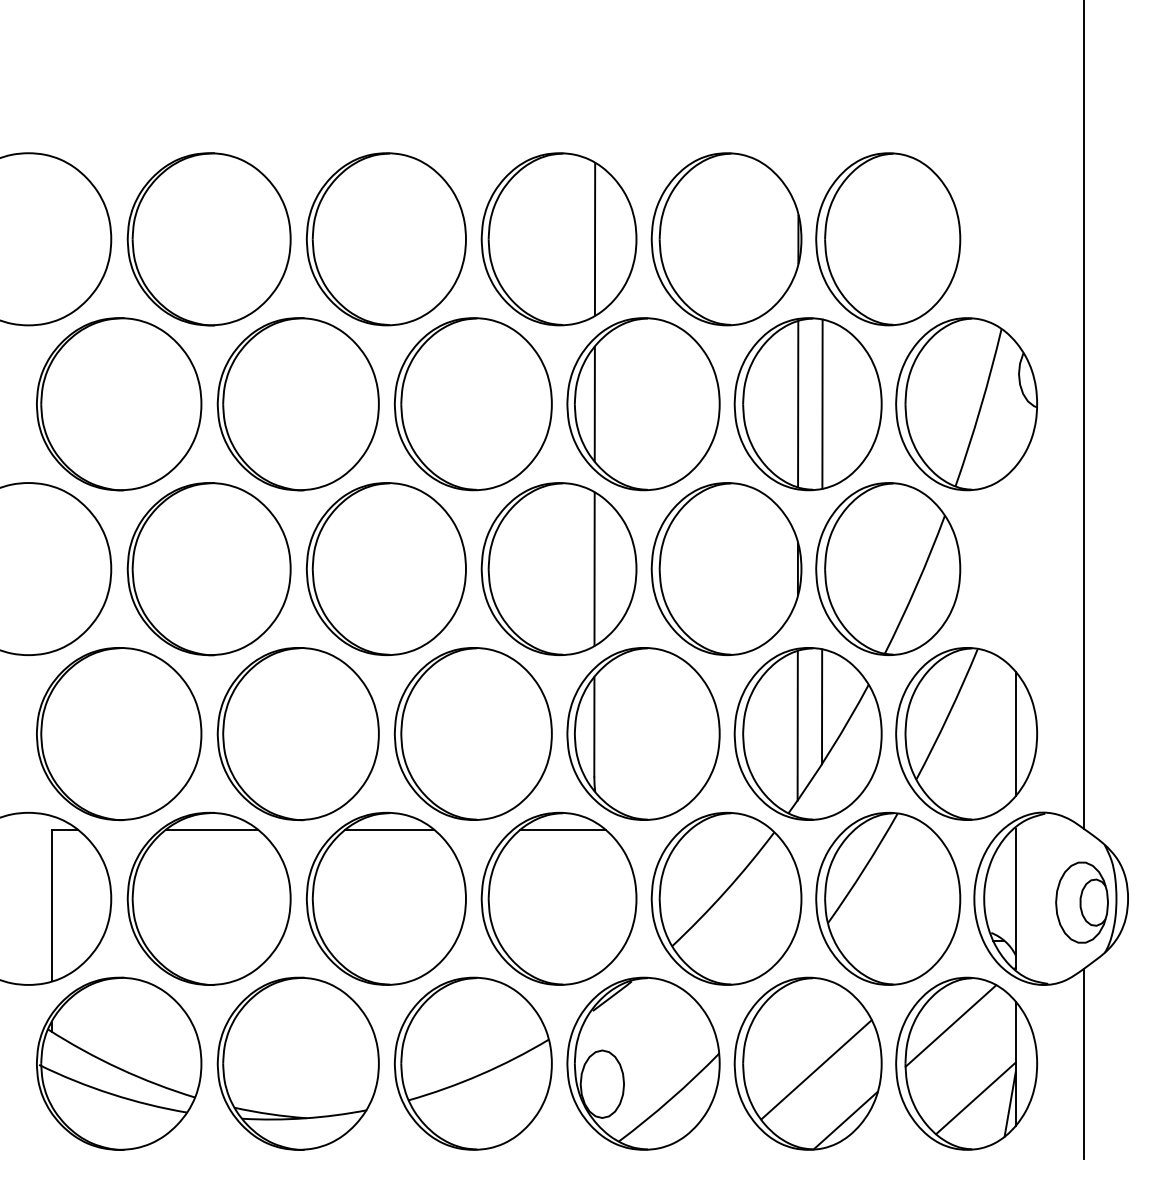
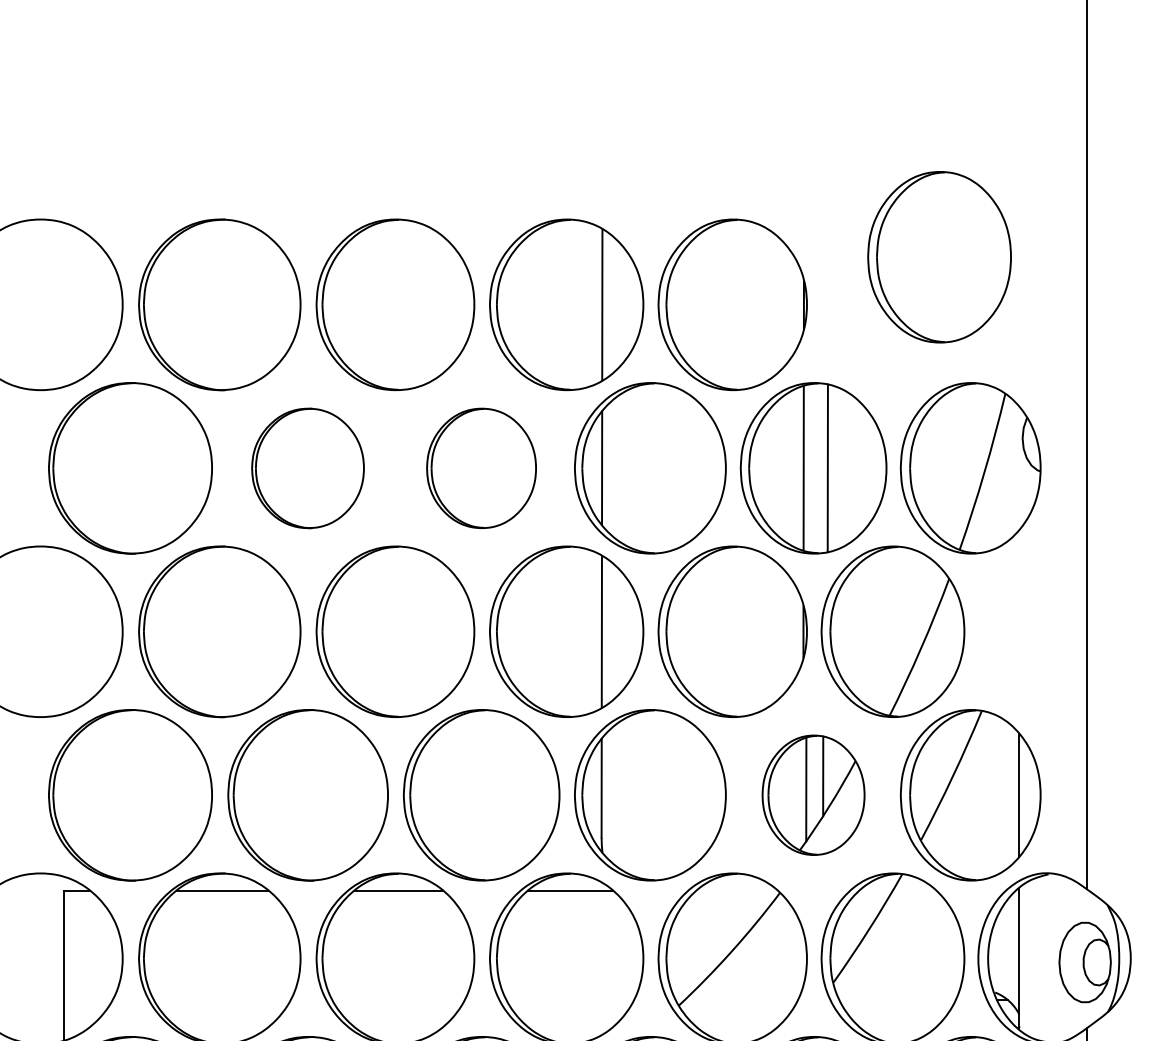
part: (888, 239) -> (939, 257), moved
part: (297, 404) -> (307, 468), size x0.7
part: (472, 404) -> (480, 468), size x0.7
part: (807, 733) -> (812, 794), size x0.7

